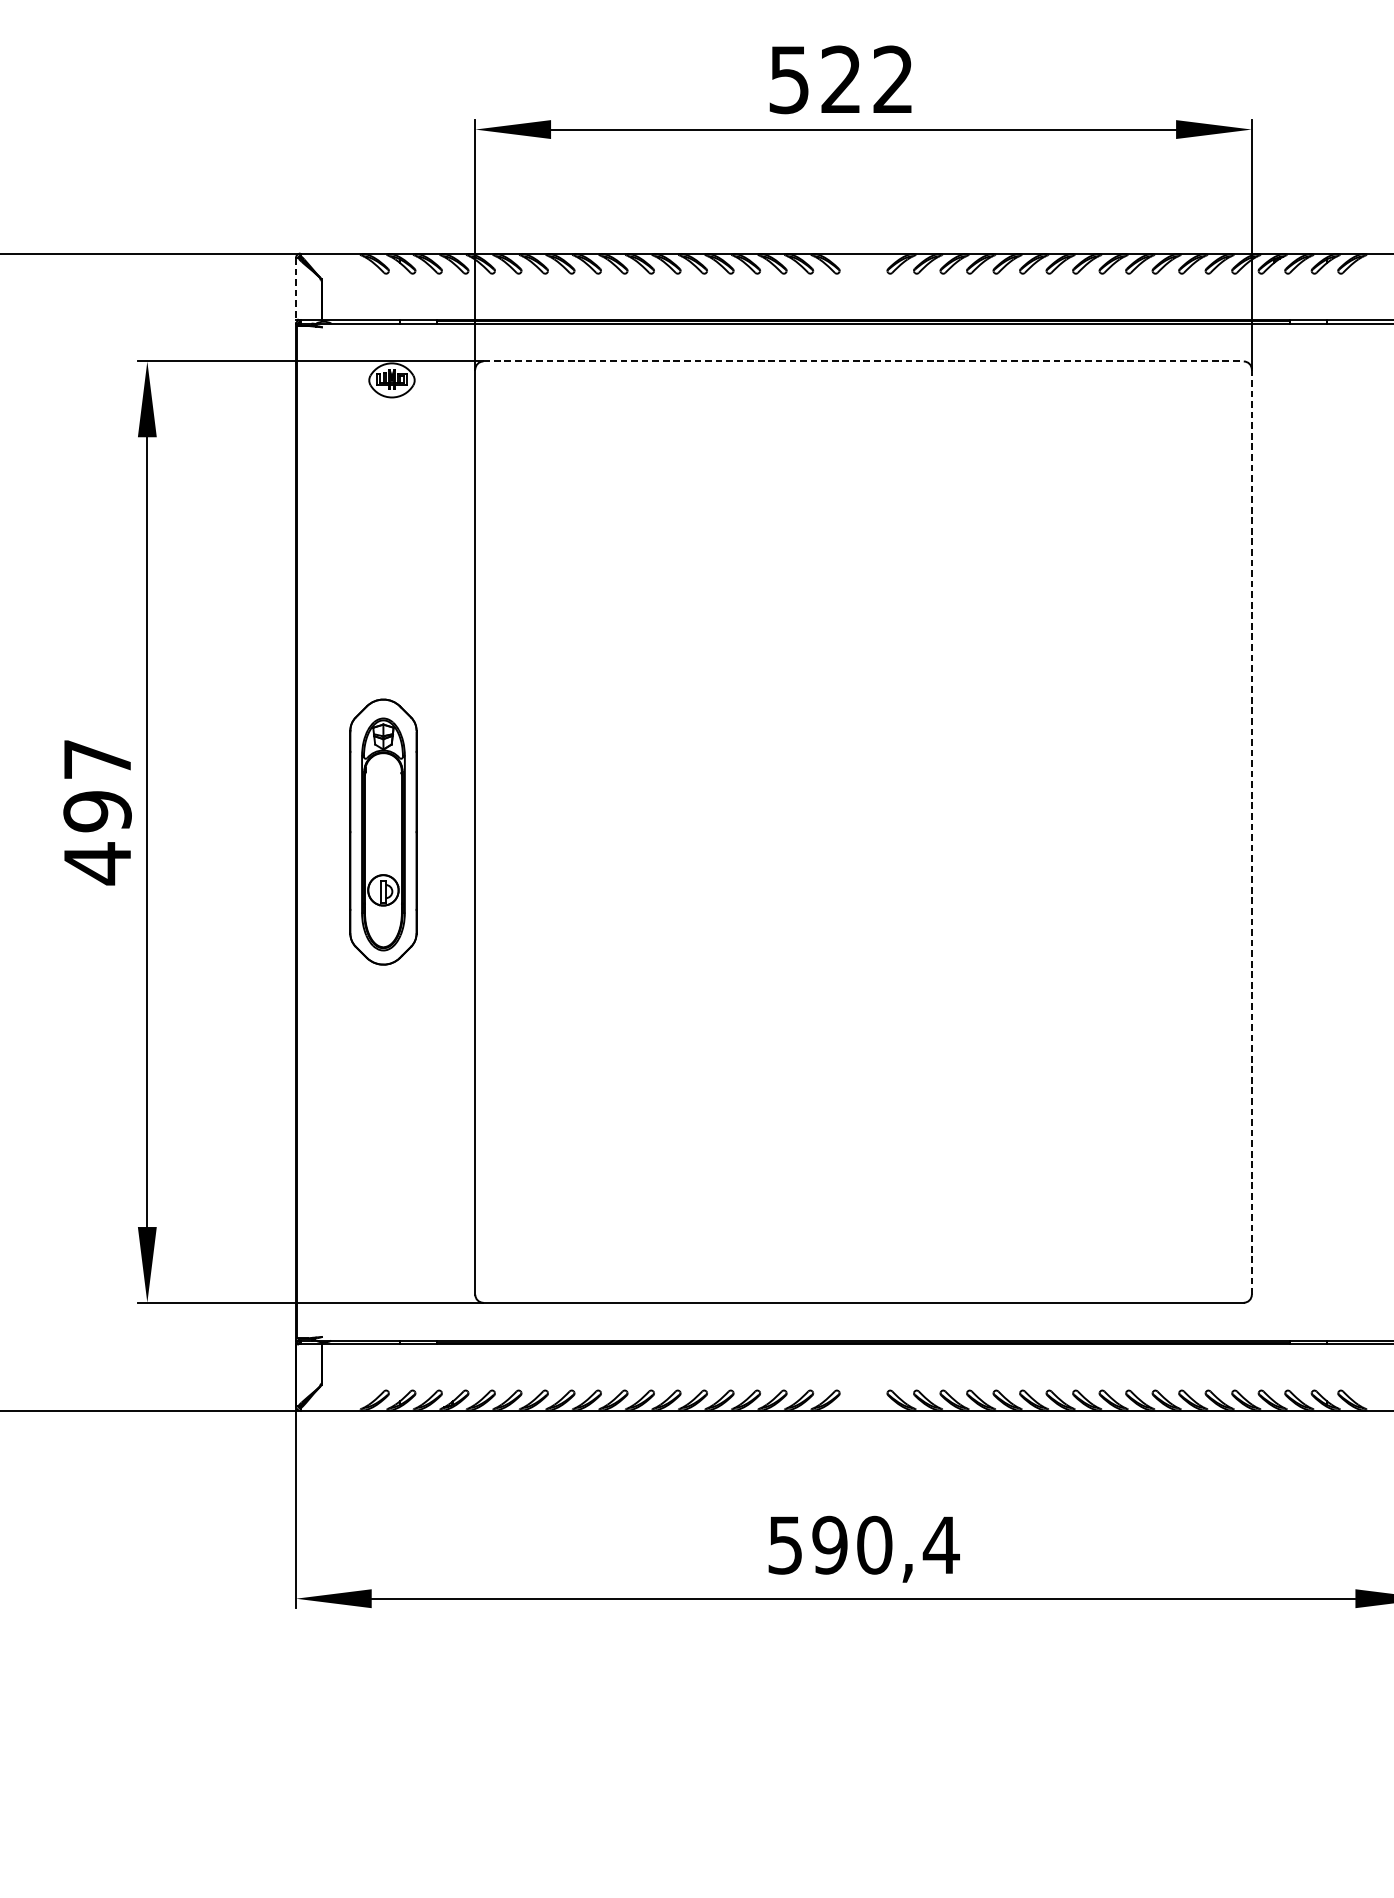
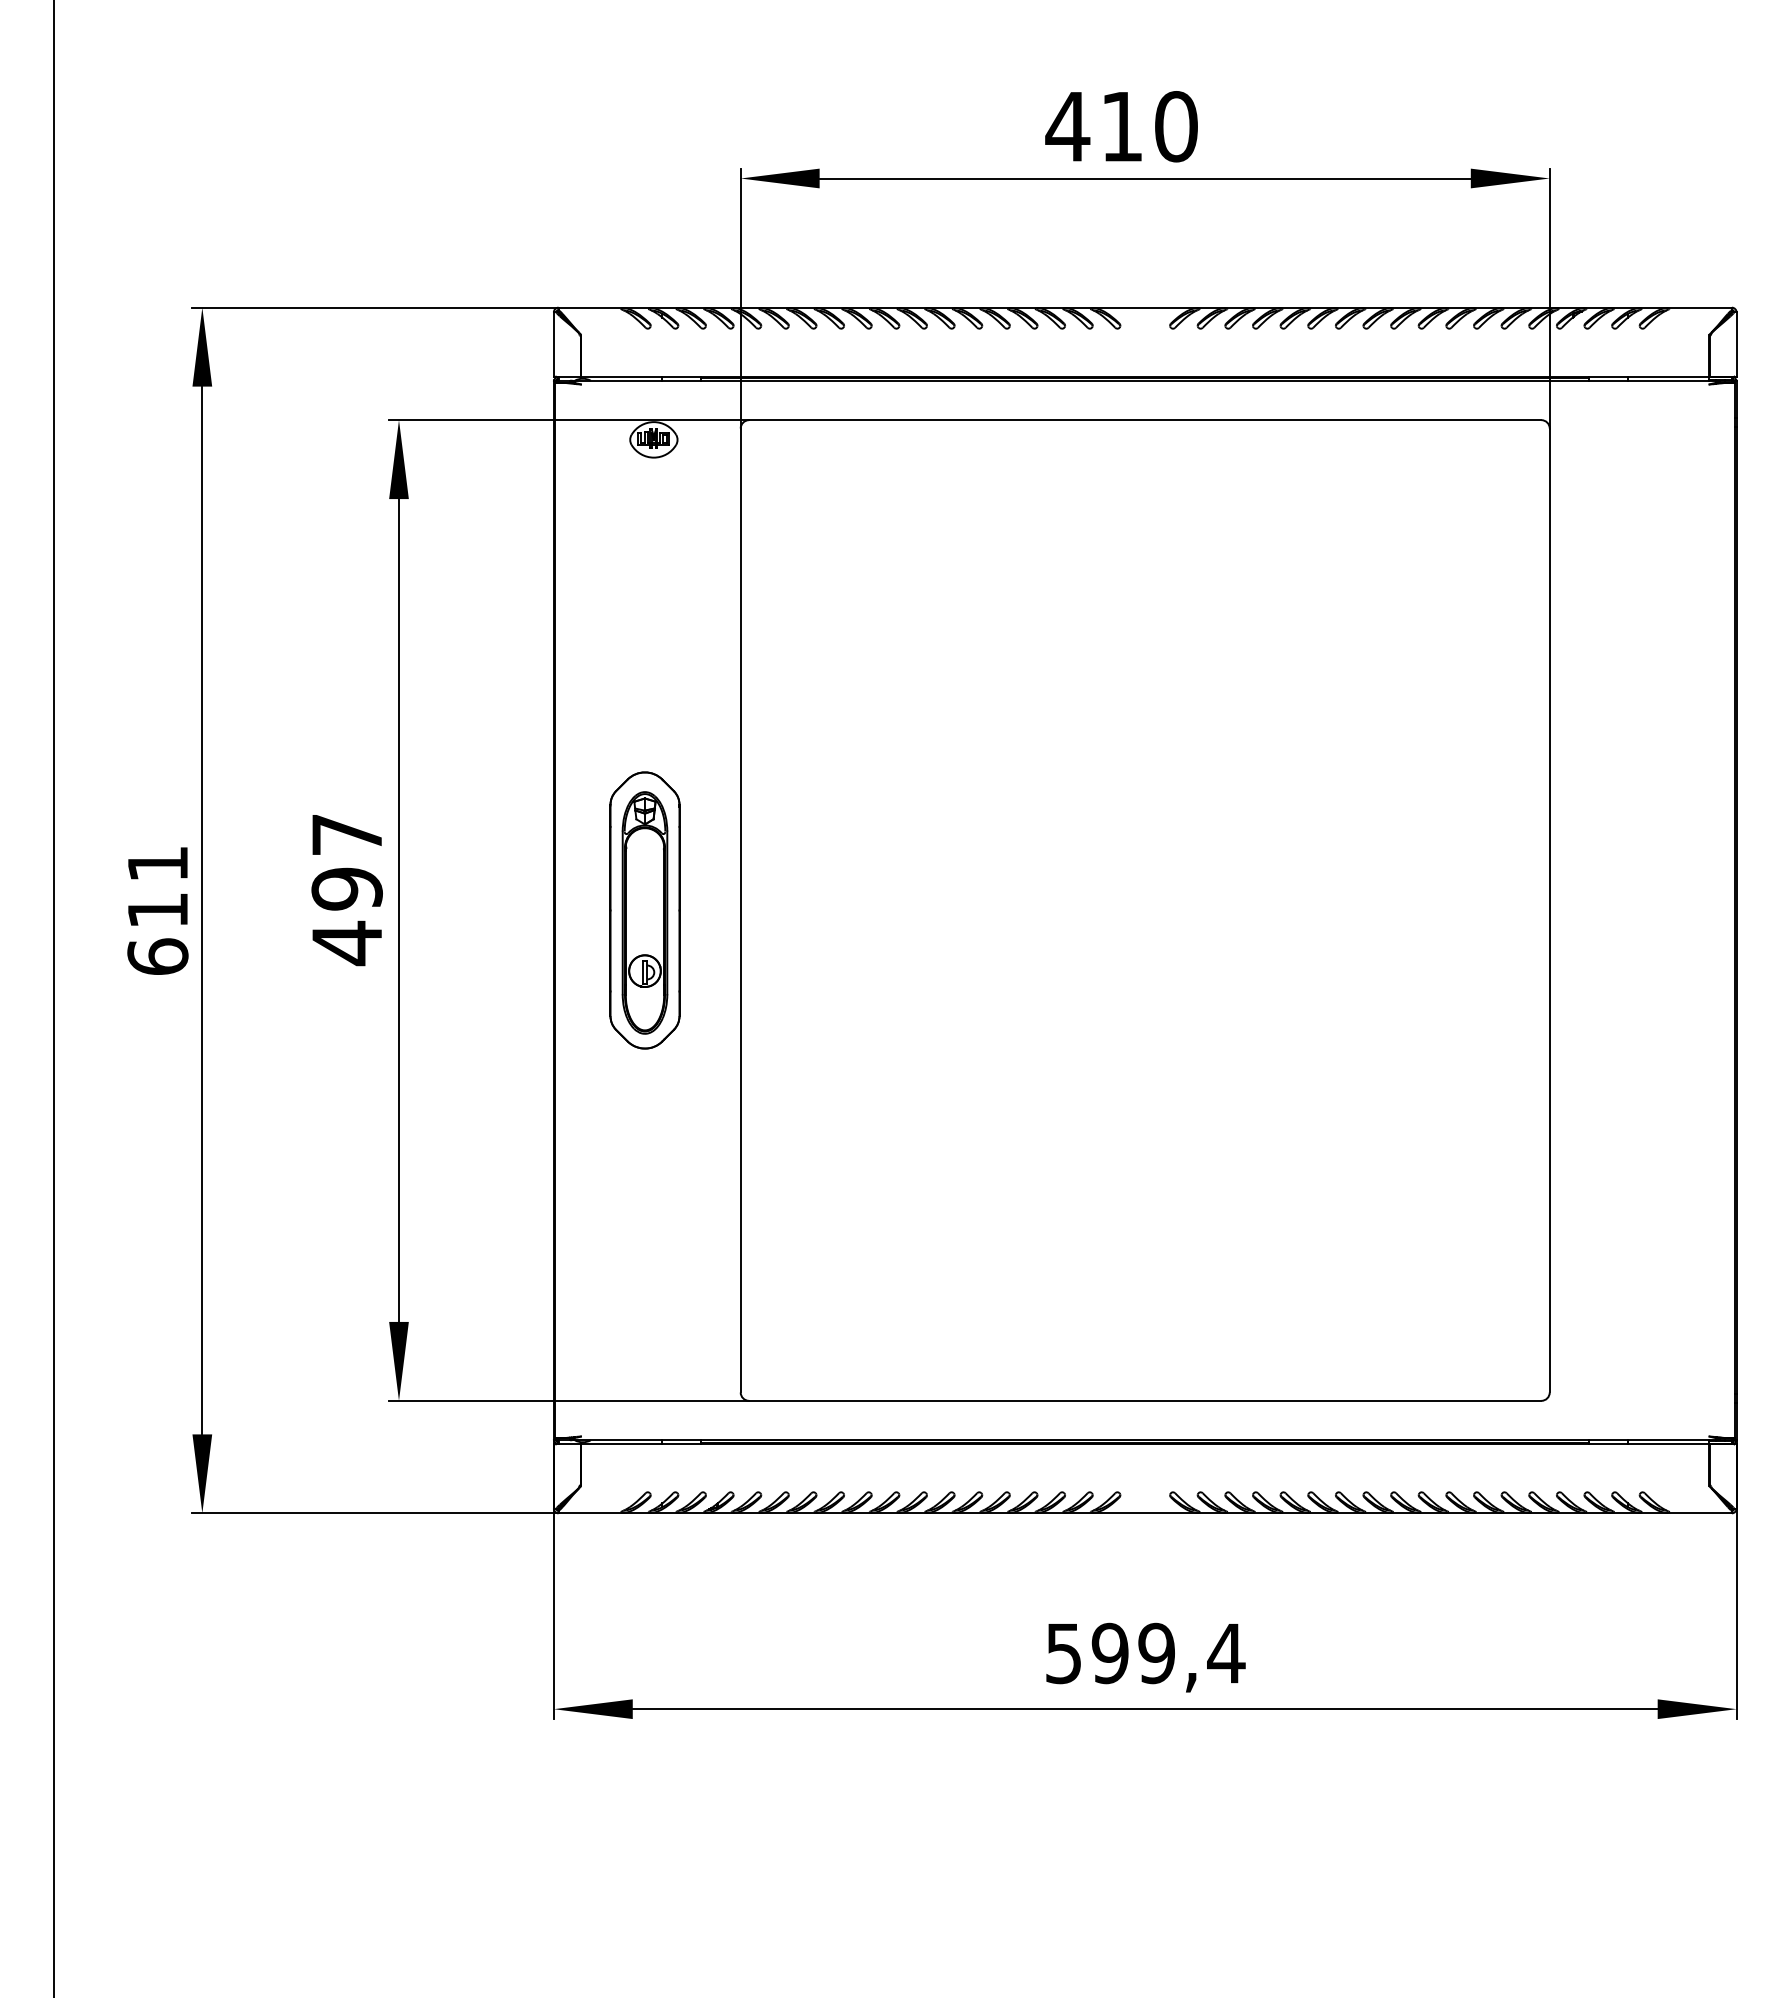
text: (840, 79) -> (1121, 126), 522 -> 410
line: (295, 289) -> (553, 345), dashed -> solid
line: (863, 361) -> (1145, 420), dashed -> solid
line: (1251, 832) -> (1549, 910), dashed -> solid
text: (874, 1545) -> (1156, 1653), 590,4 -> 599,4

